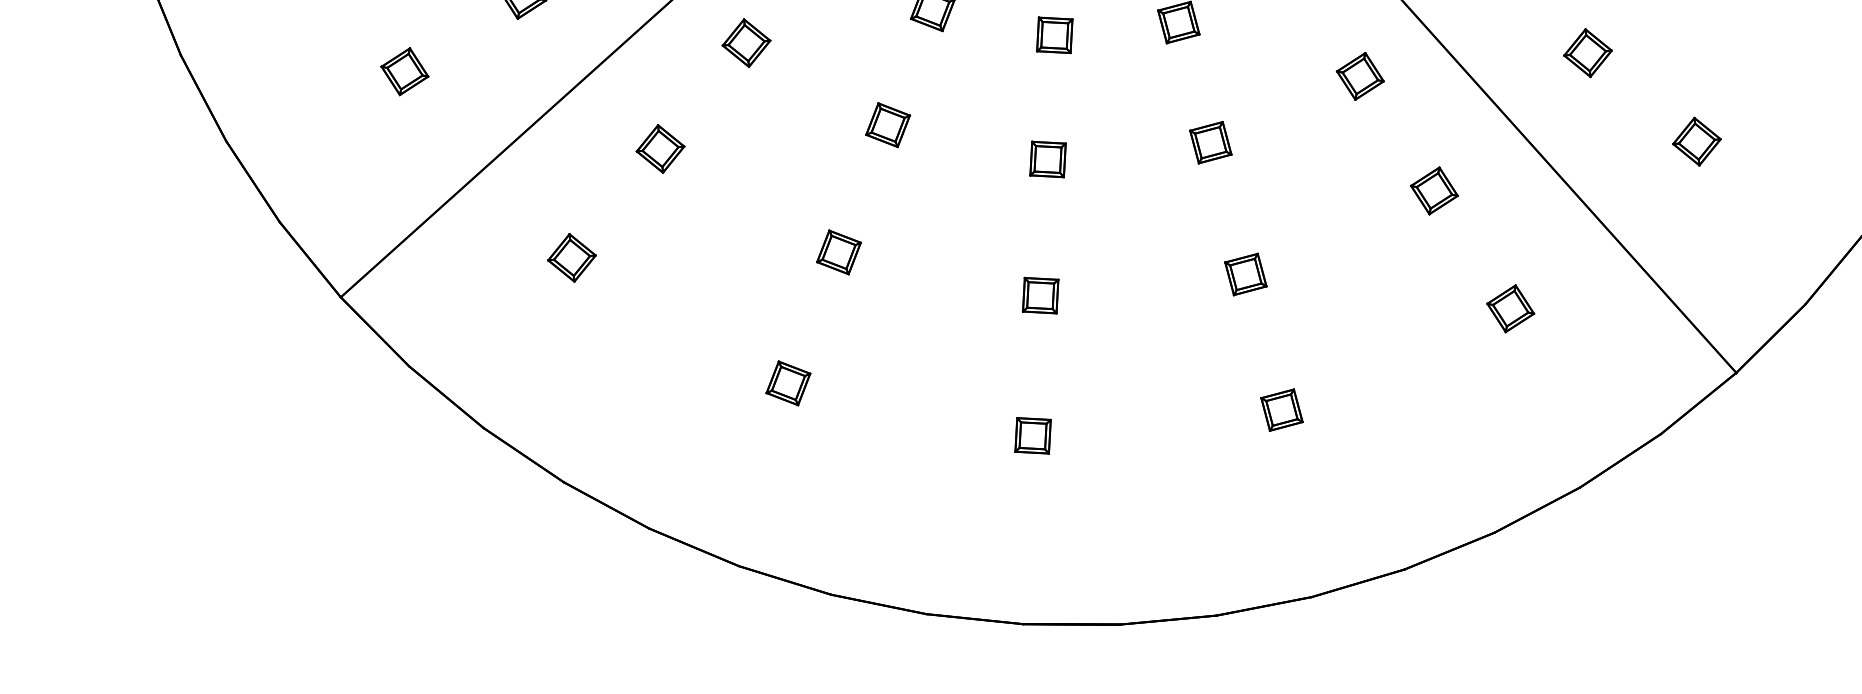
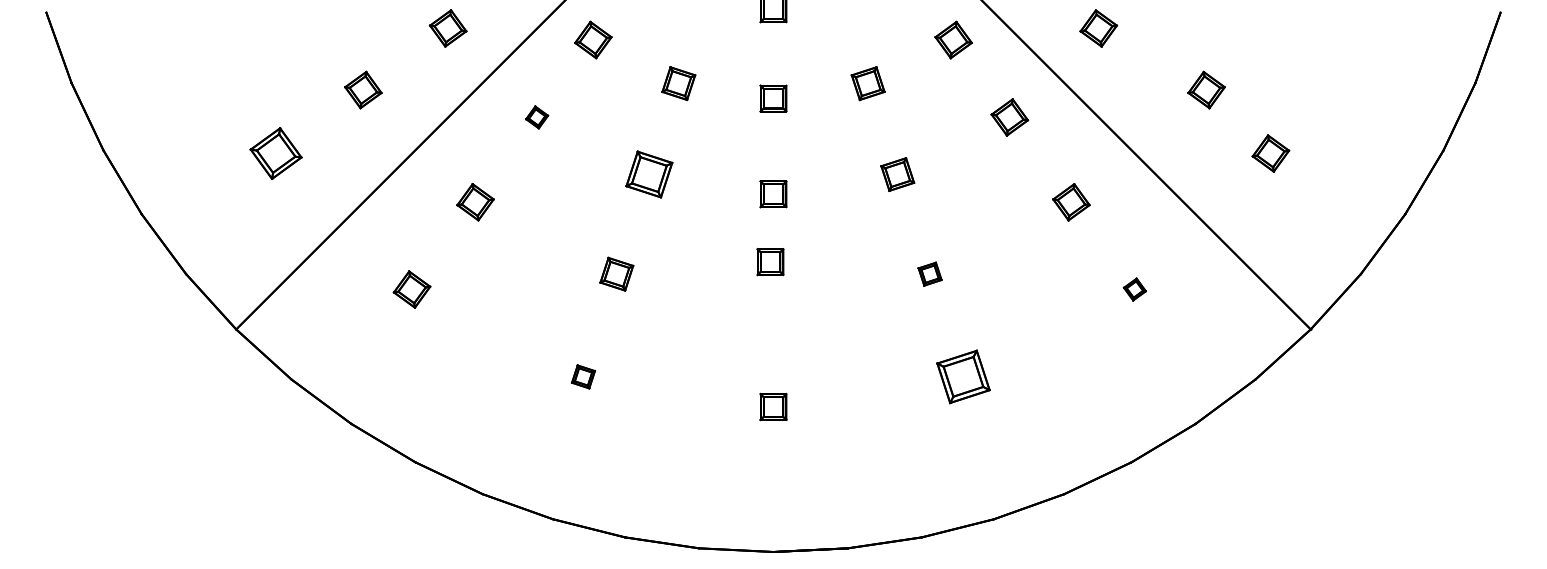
part: (745, 43) -> (536, 117), size x0.6
part: (1587, 52) -> (1206, 89), moved
part: (404, 71) -> (275, 153), size x1.4
part: (887, 125) -> (648, 174), size x1.4
part: (1245, 273) -> (929, 273), size x0.7
part: (1040, 296) -> (770, 262), moved
part: (1510, 308) -> (1134, 289), size x0.6
part: (788, 382) -> (583, 376), size x0.7
part: (1281, 409) -> (963, 376), size x1.6

